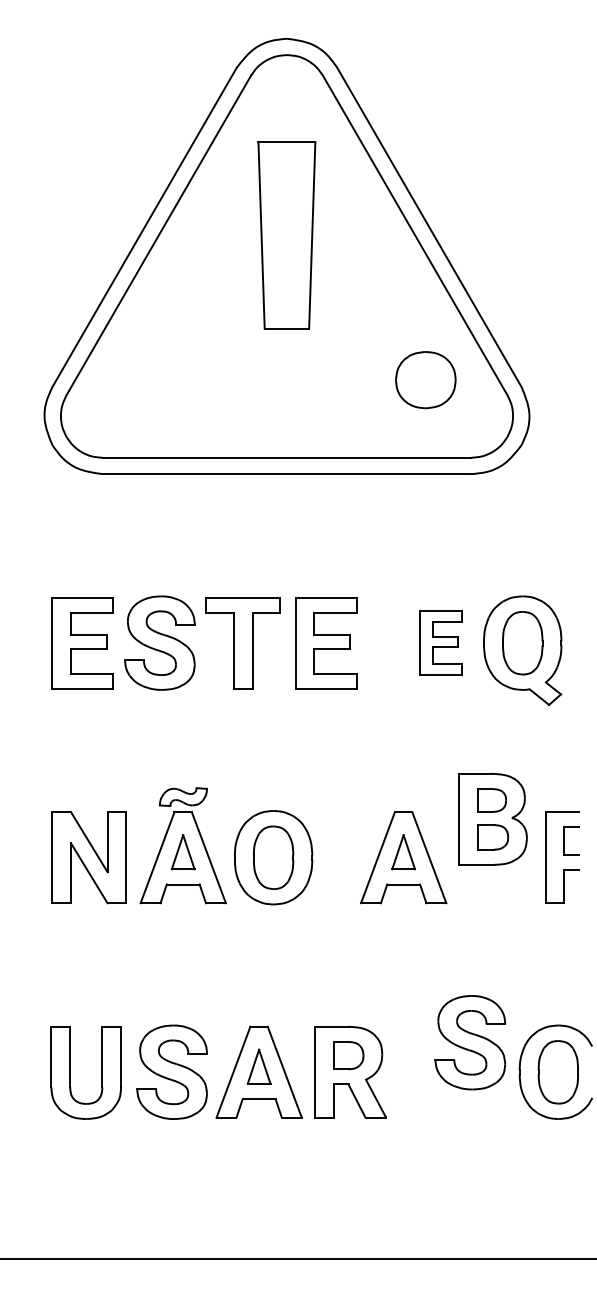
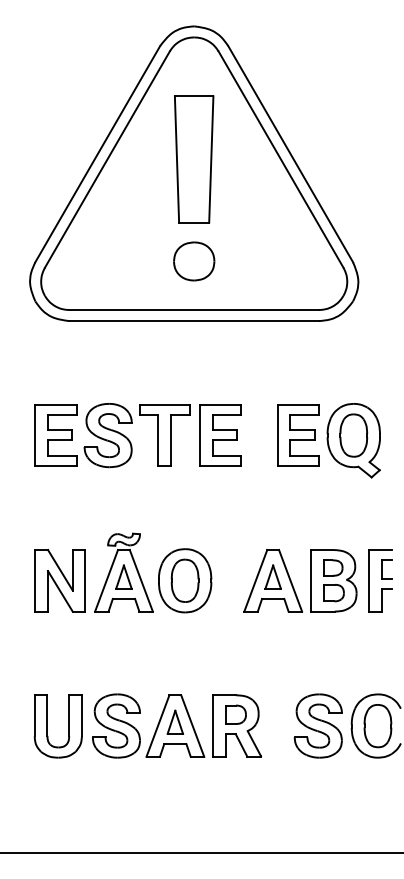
part: (426, 380) -> (194, 261), moved
part: (441, 643) -> (298, 435), size x1.43
part: (492, 818) -> (333, 580), moved
part: (469, 1041) -> (317, 725), moved

